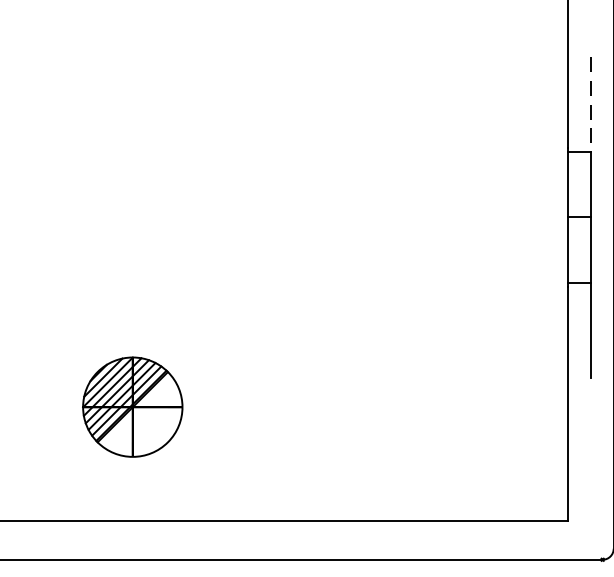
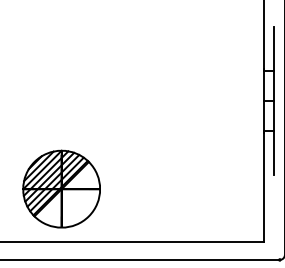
line: (591, 106) -> (274, 49), dashed -> solid
part: (132, 405) -> (61, 188), size x1.67

